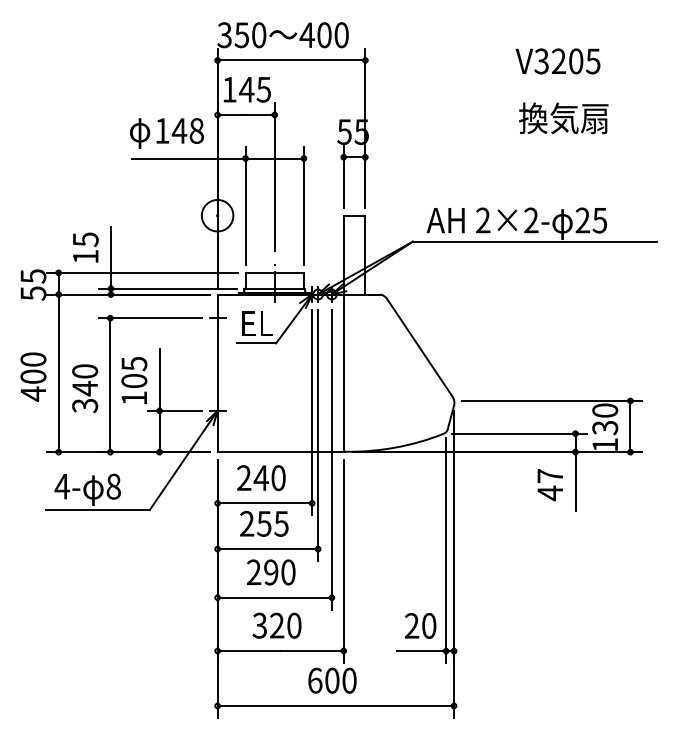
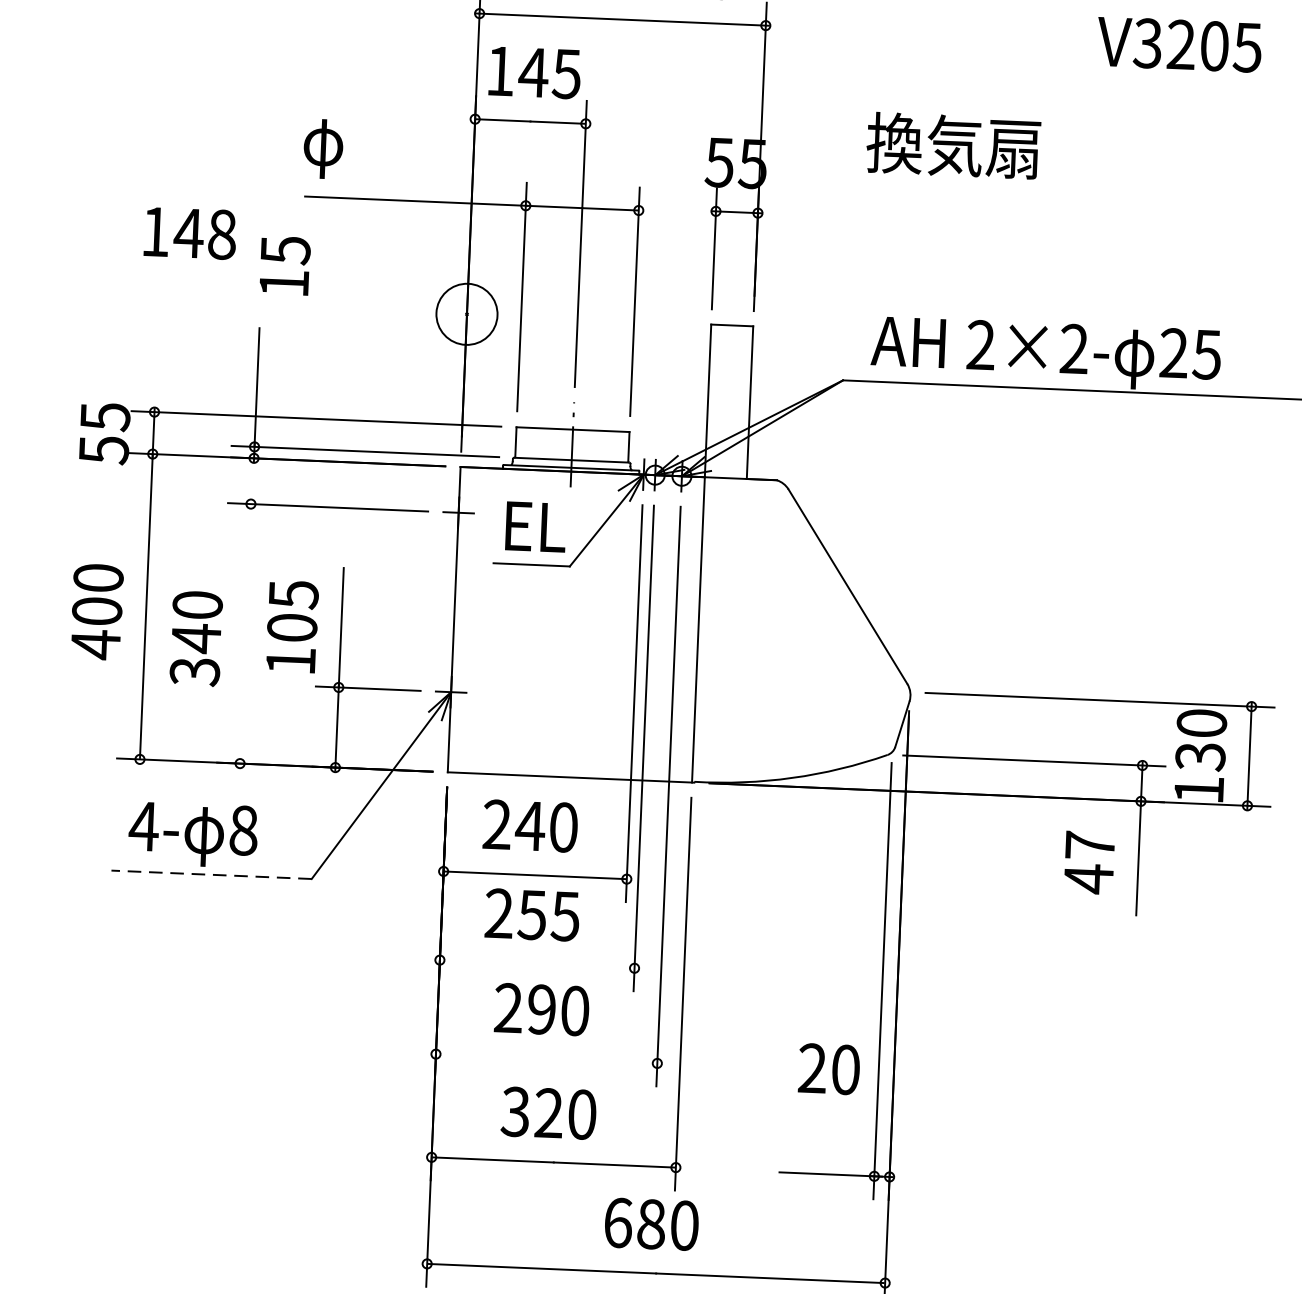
text: (557, 61) -> (1178, 44), moved
text: (563, 118) -> (953, 146), moved
text: (179, 130) -> (188, 232), moved
text: (85, 247) -> (284, 265), moved
line: (110, 384) -> (245, 632), removed
line: (98, 510) -> (212, 875), solid -> dashed
line: (267, 549) -> (536, 964), removed
line: (274, 597) -> (546, 1058), removed
text: (420, 625) -> (829, 1068), moved
text: (332, 680) -> (651, 1223), 600 -> 680

